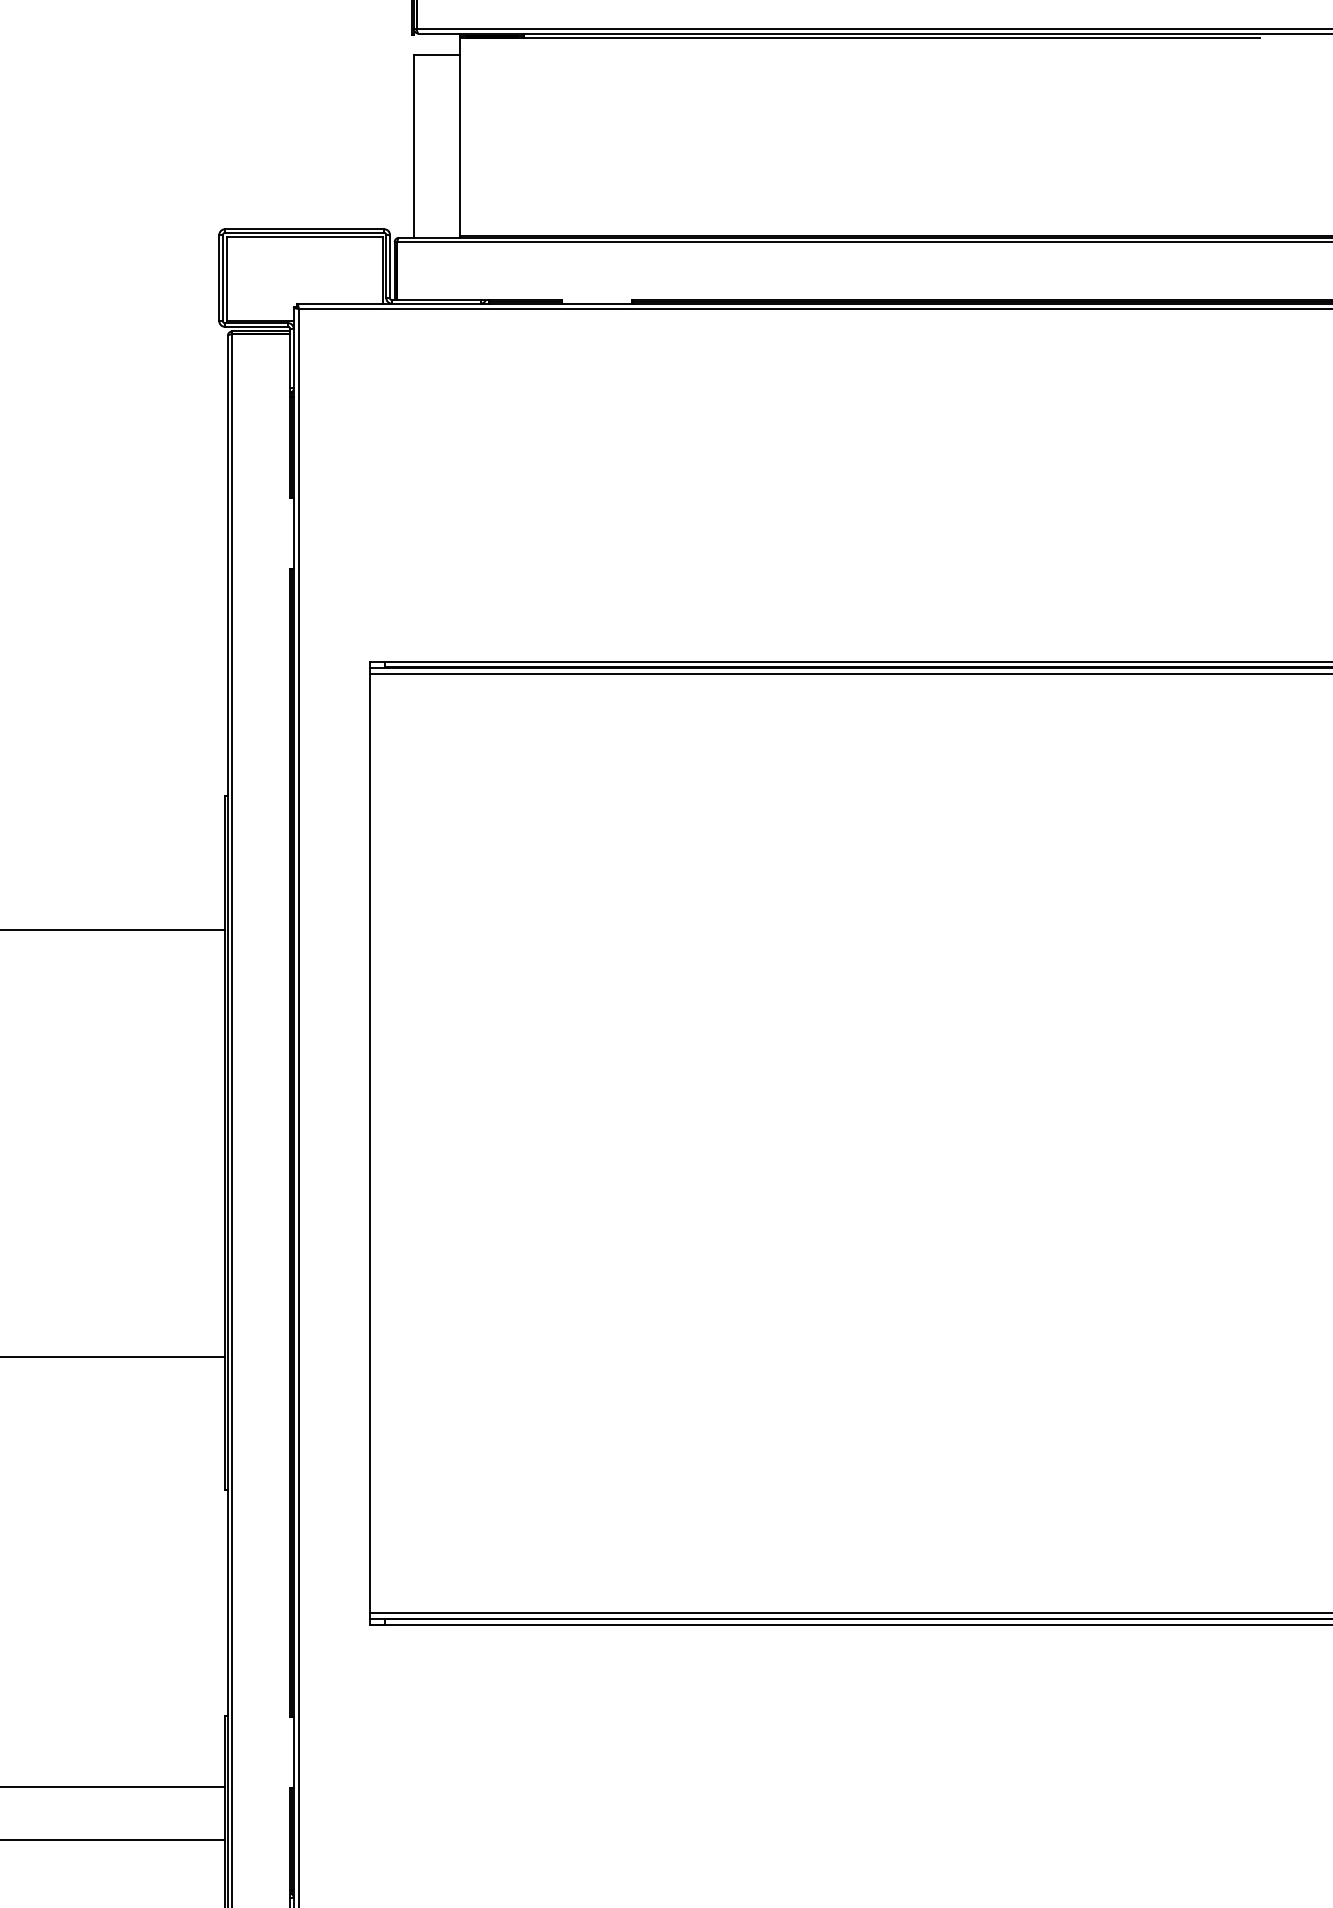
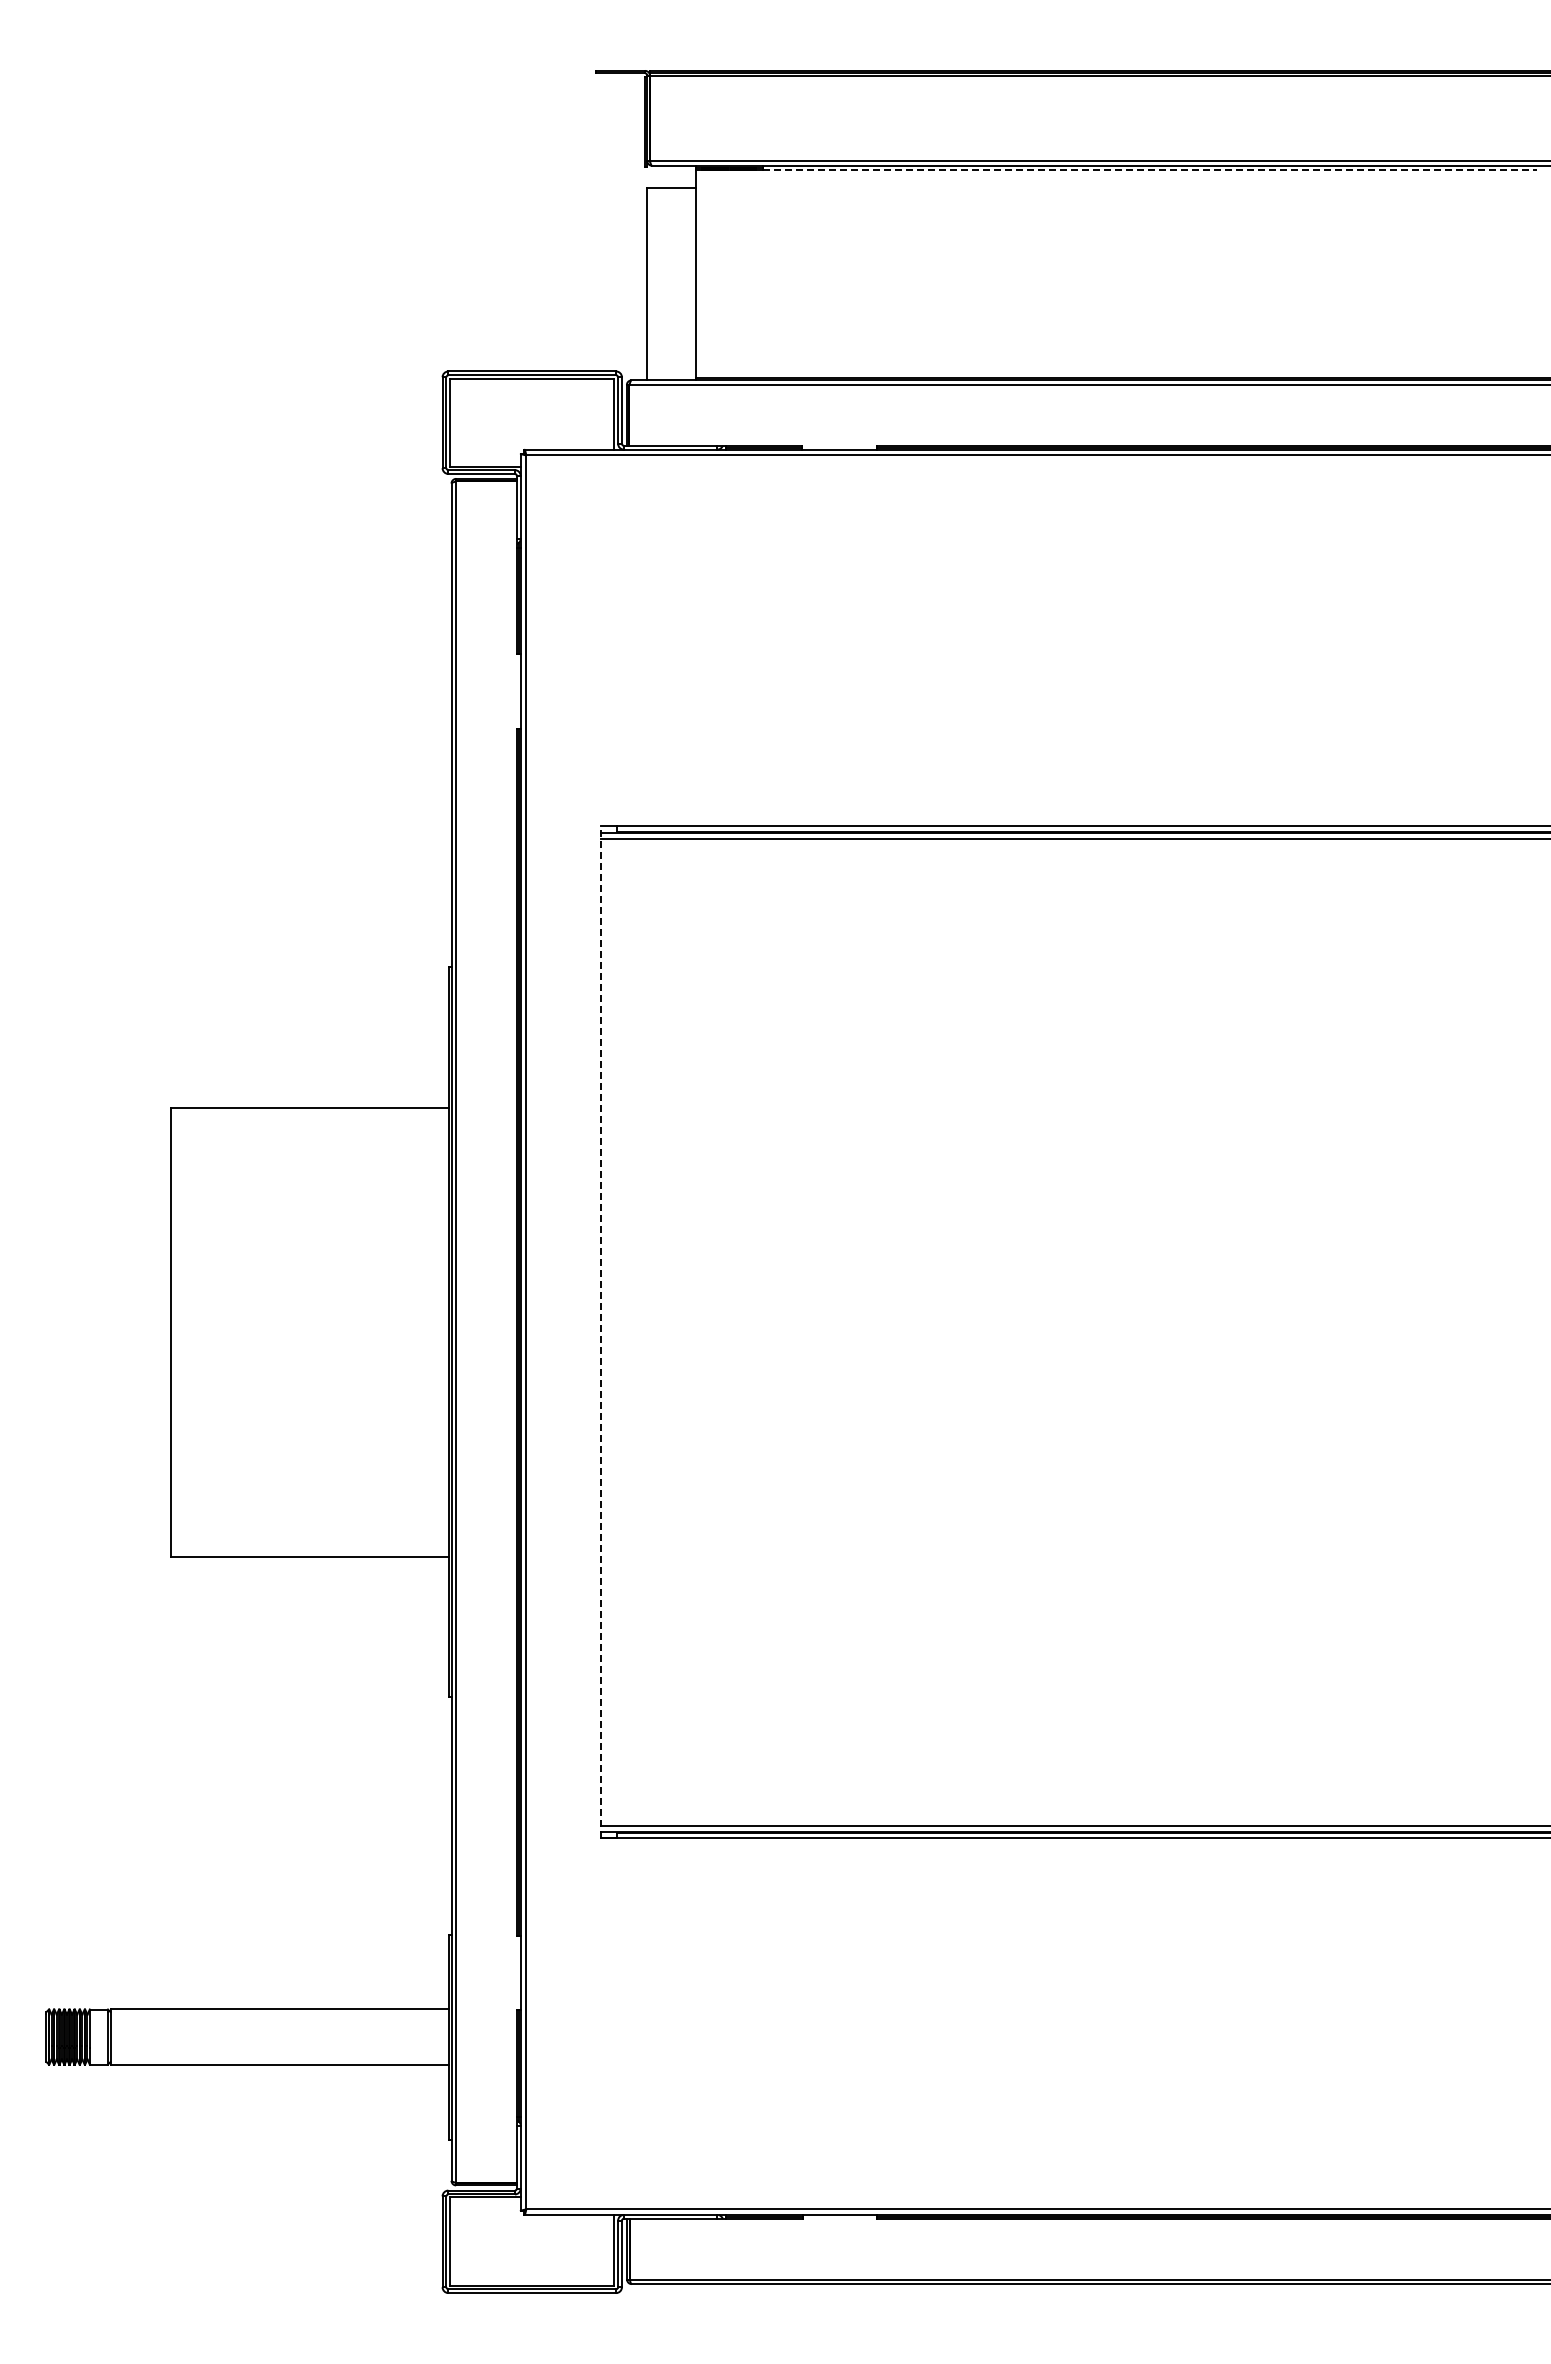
line: (891, 38) -> (1149, 170), solid -> dashed
line: (370, 1142) -> (601, 1331), solid -> dashed

